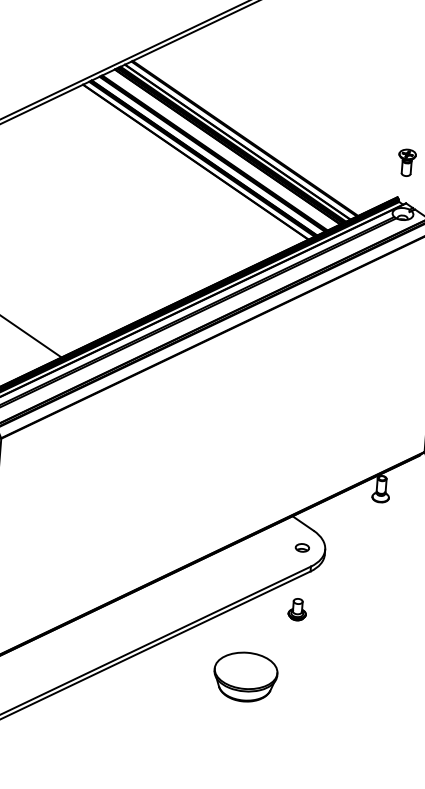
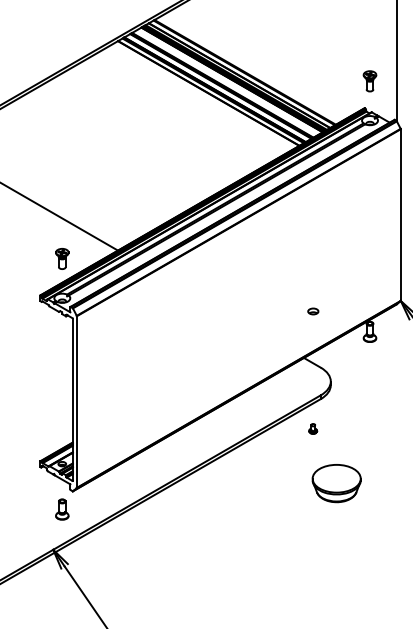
part: (302, 547) -> (313, 311), moved
part: (296, 609) -> (312, 428), size x0.6
part: (245, 677) -> (336, 483), moved

